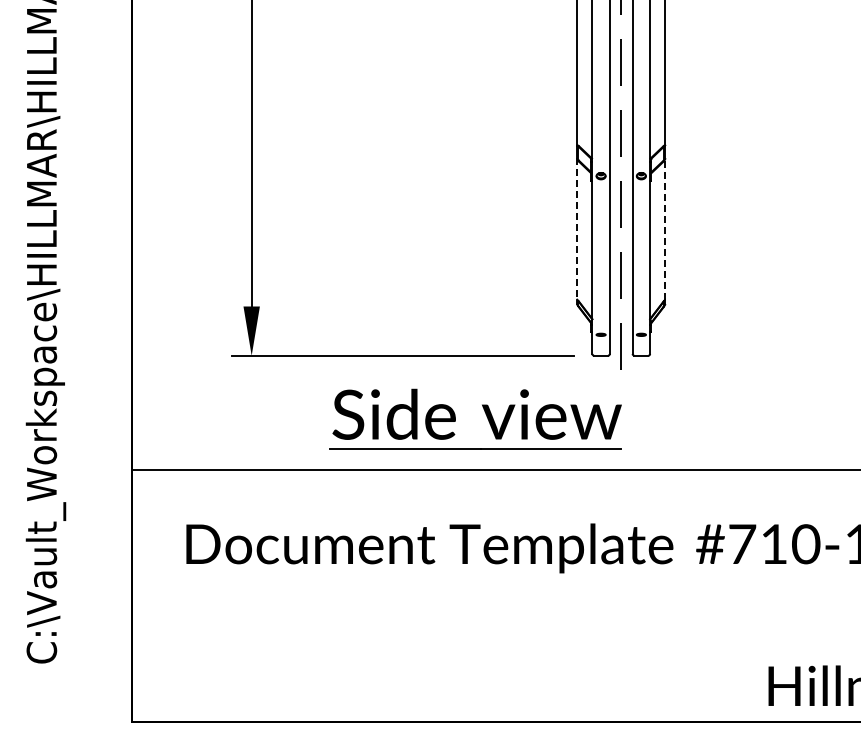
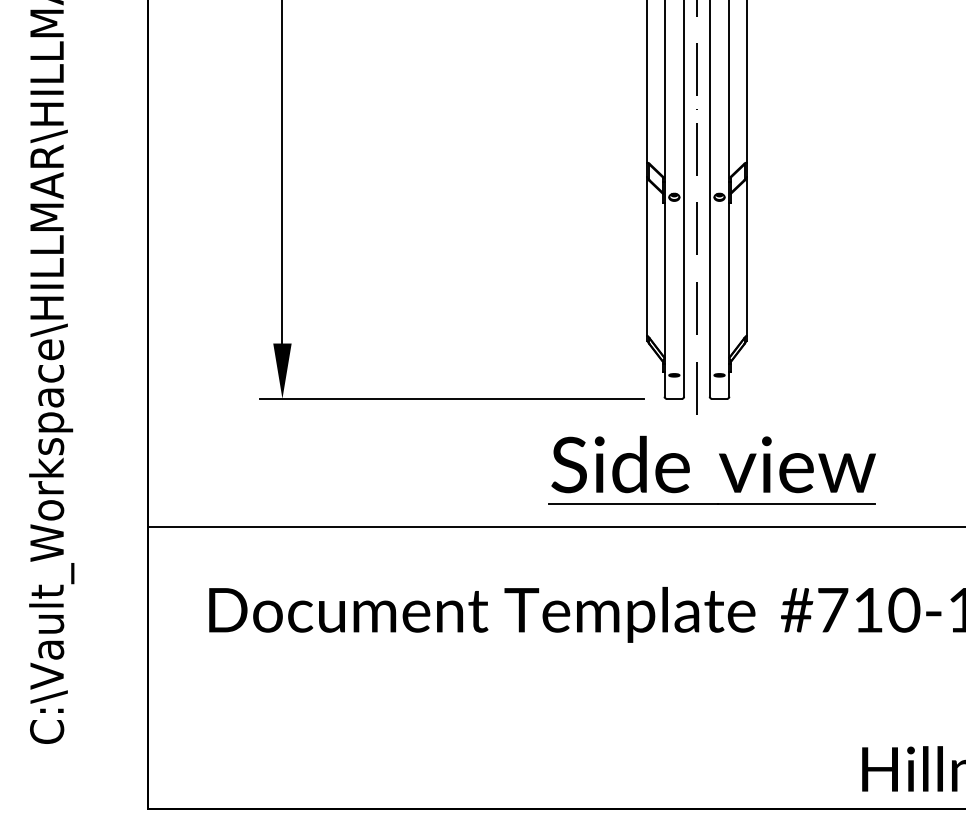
line: (577, 228) -> (647, 256), dashed -> solid
line: (665, 228) -> (746, 256), dashed -> solid
part: (485, 414) -> (723, 464), moved

